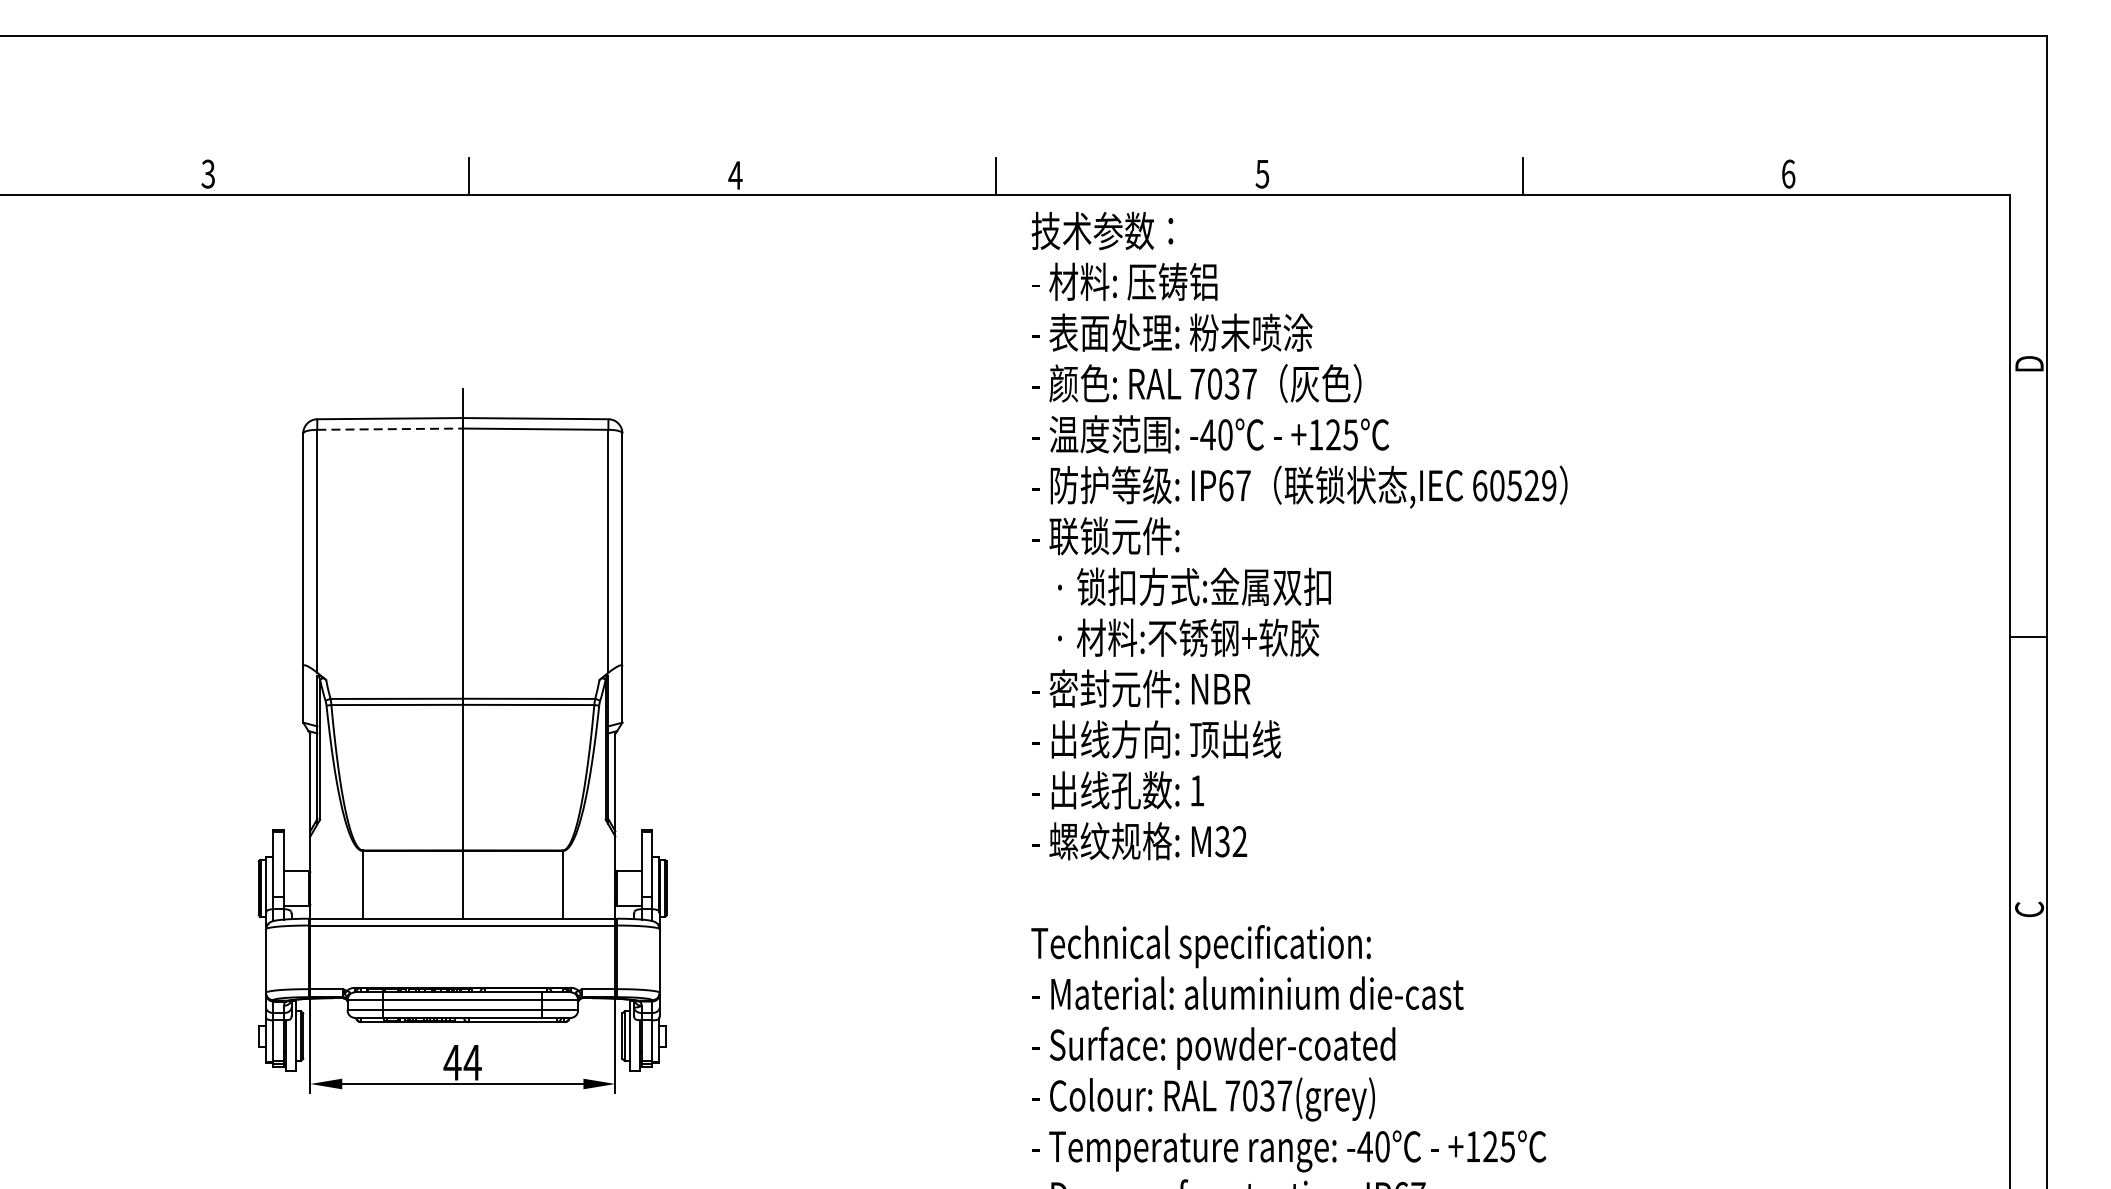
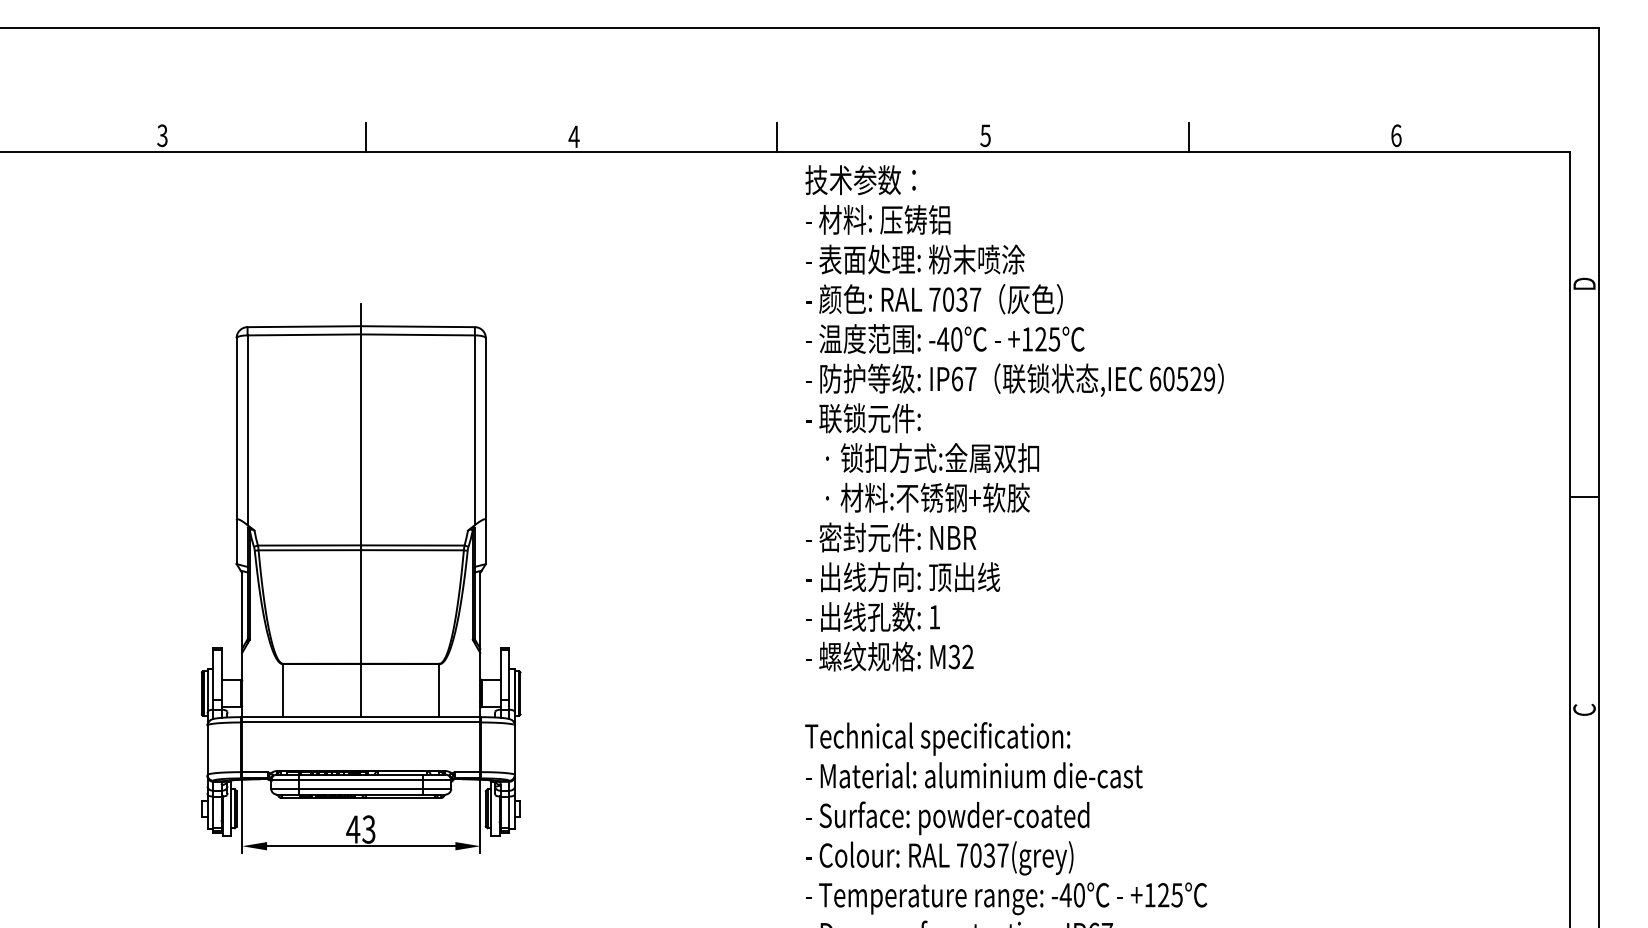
line: (390, 428) -> (304, 334), dashed -> solid
text: (472, 1062) -> (368, 829), 44 -> 43

